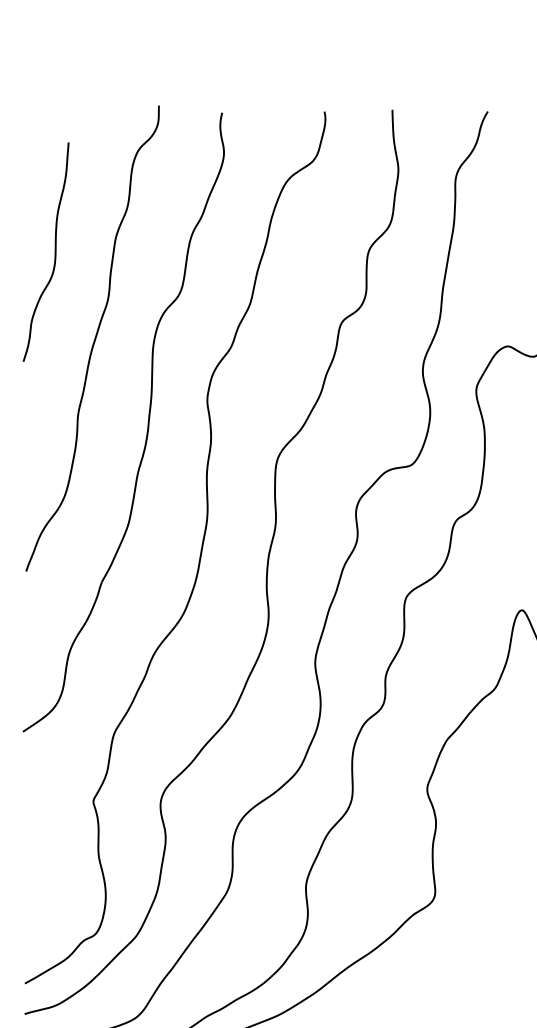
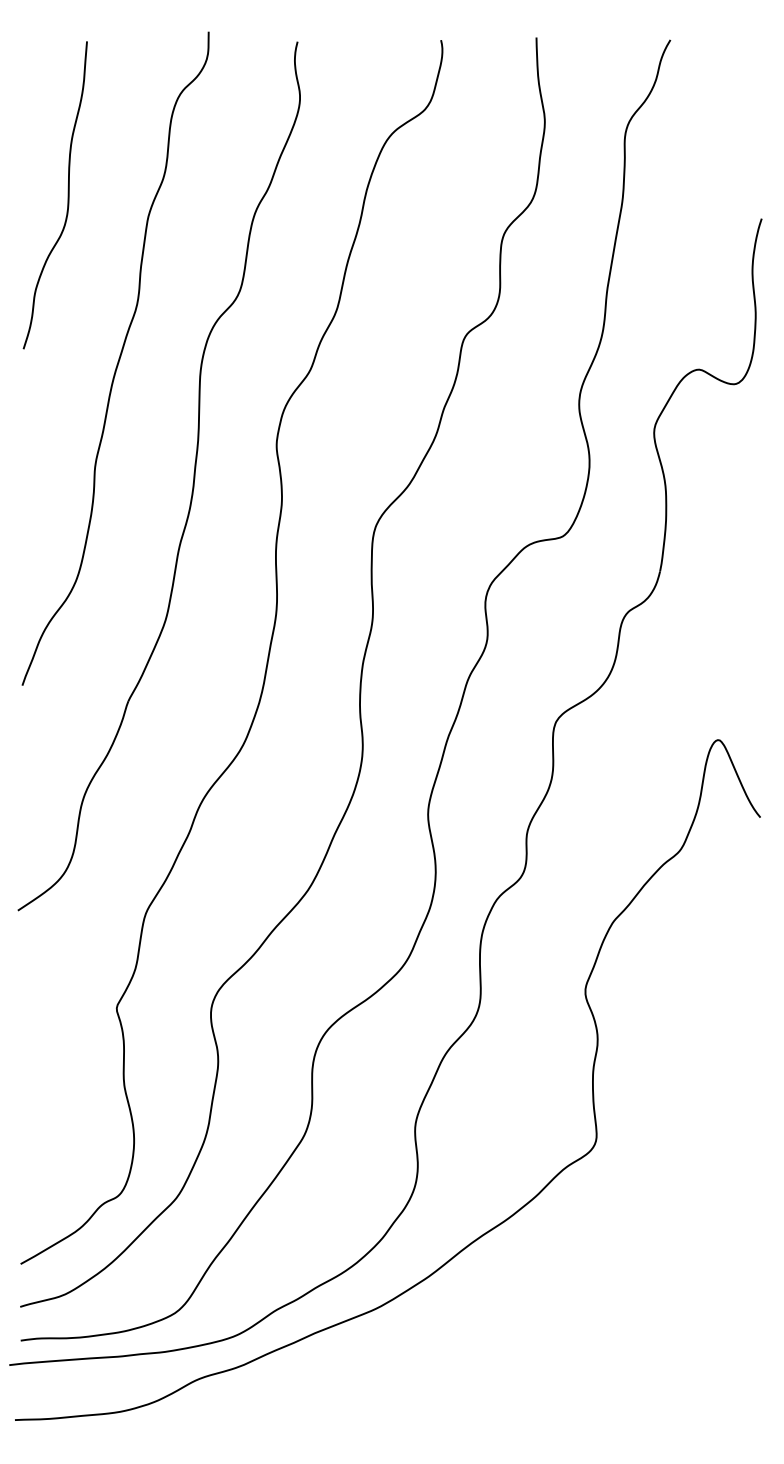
curve: (54, 252) -> (67, 195), moved

